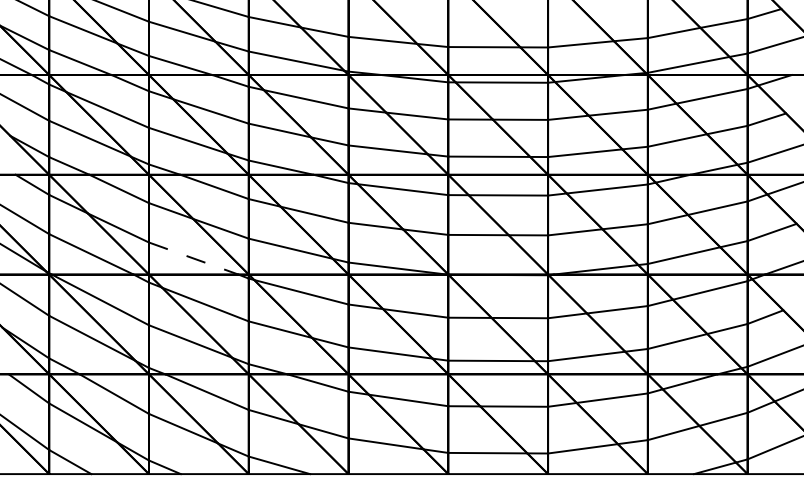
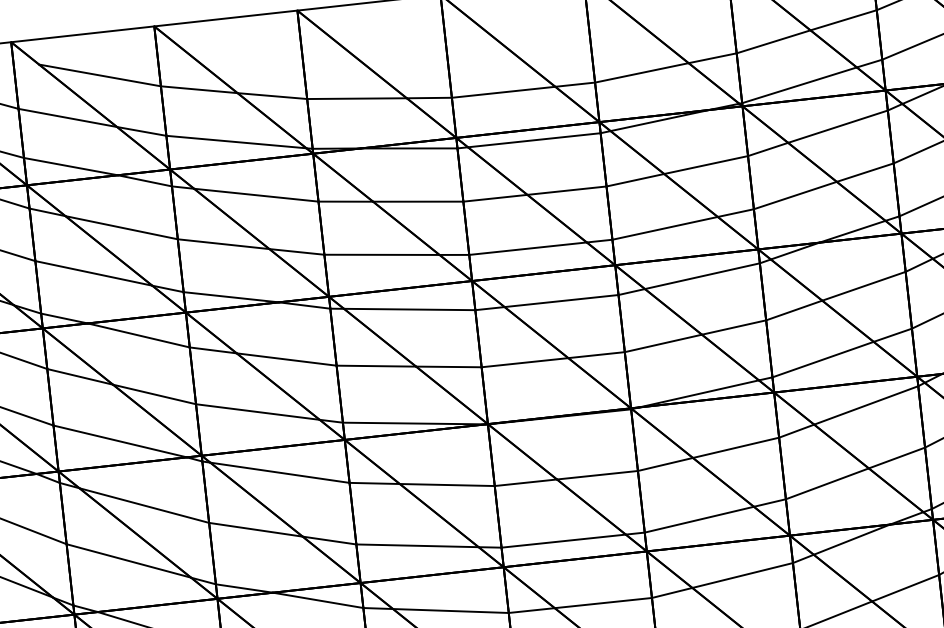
line: (193, 258) -> (119, 441), dashed -> solid

